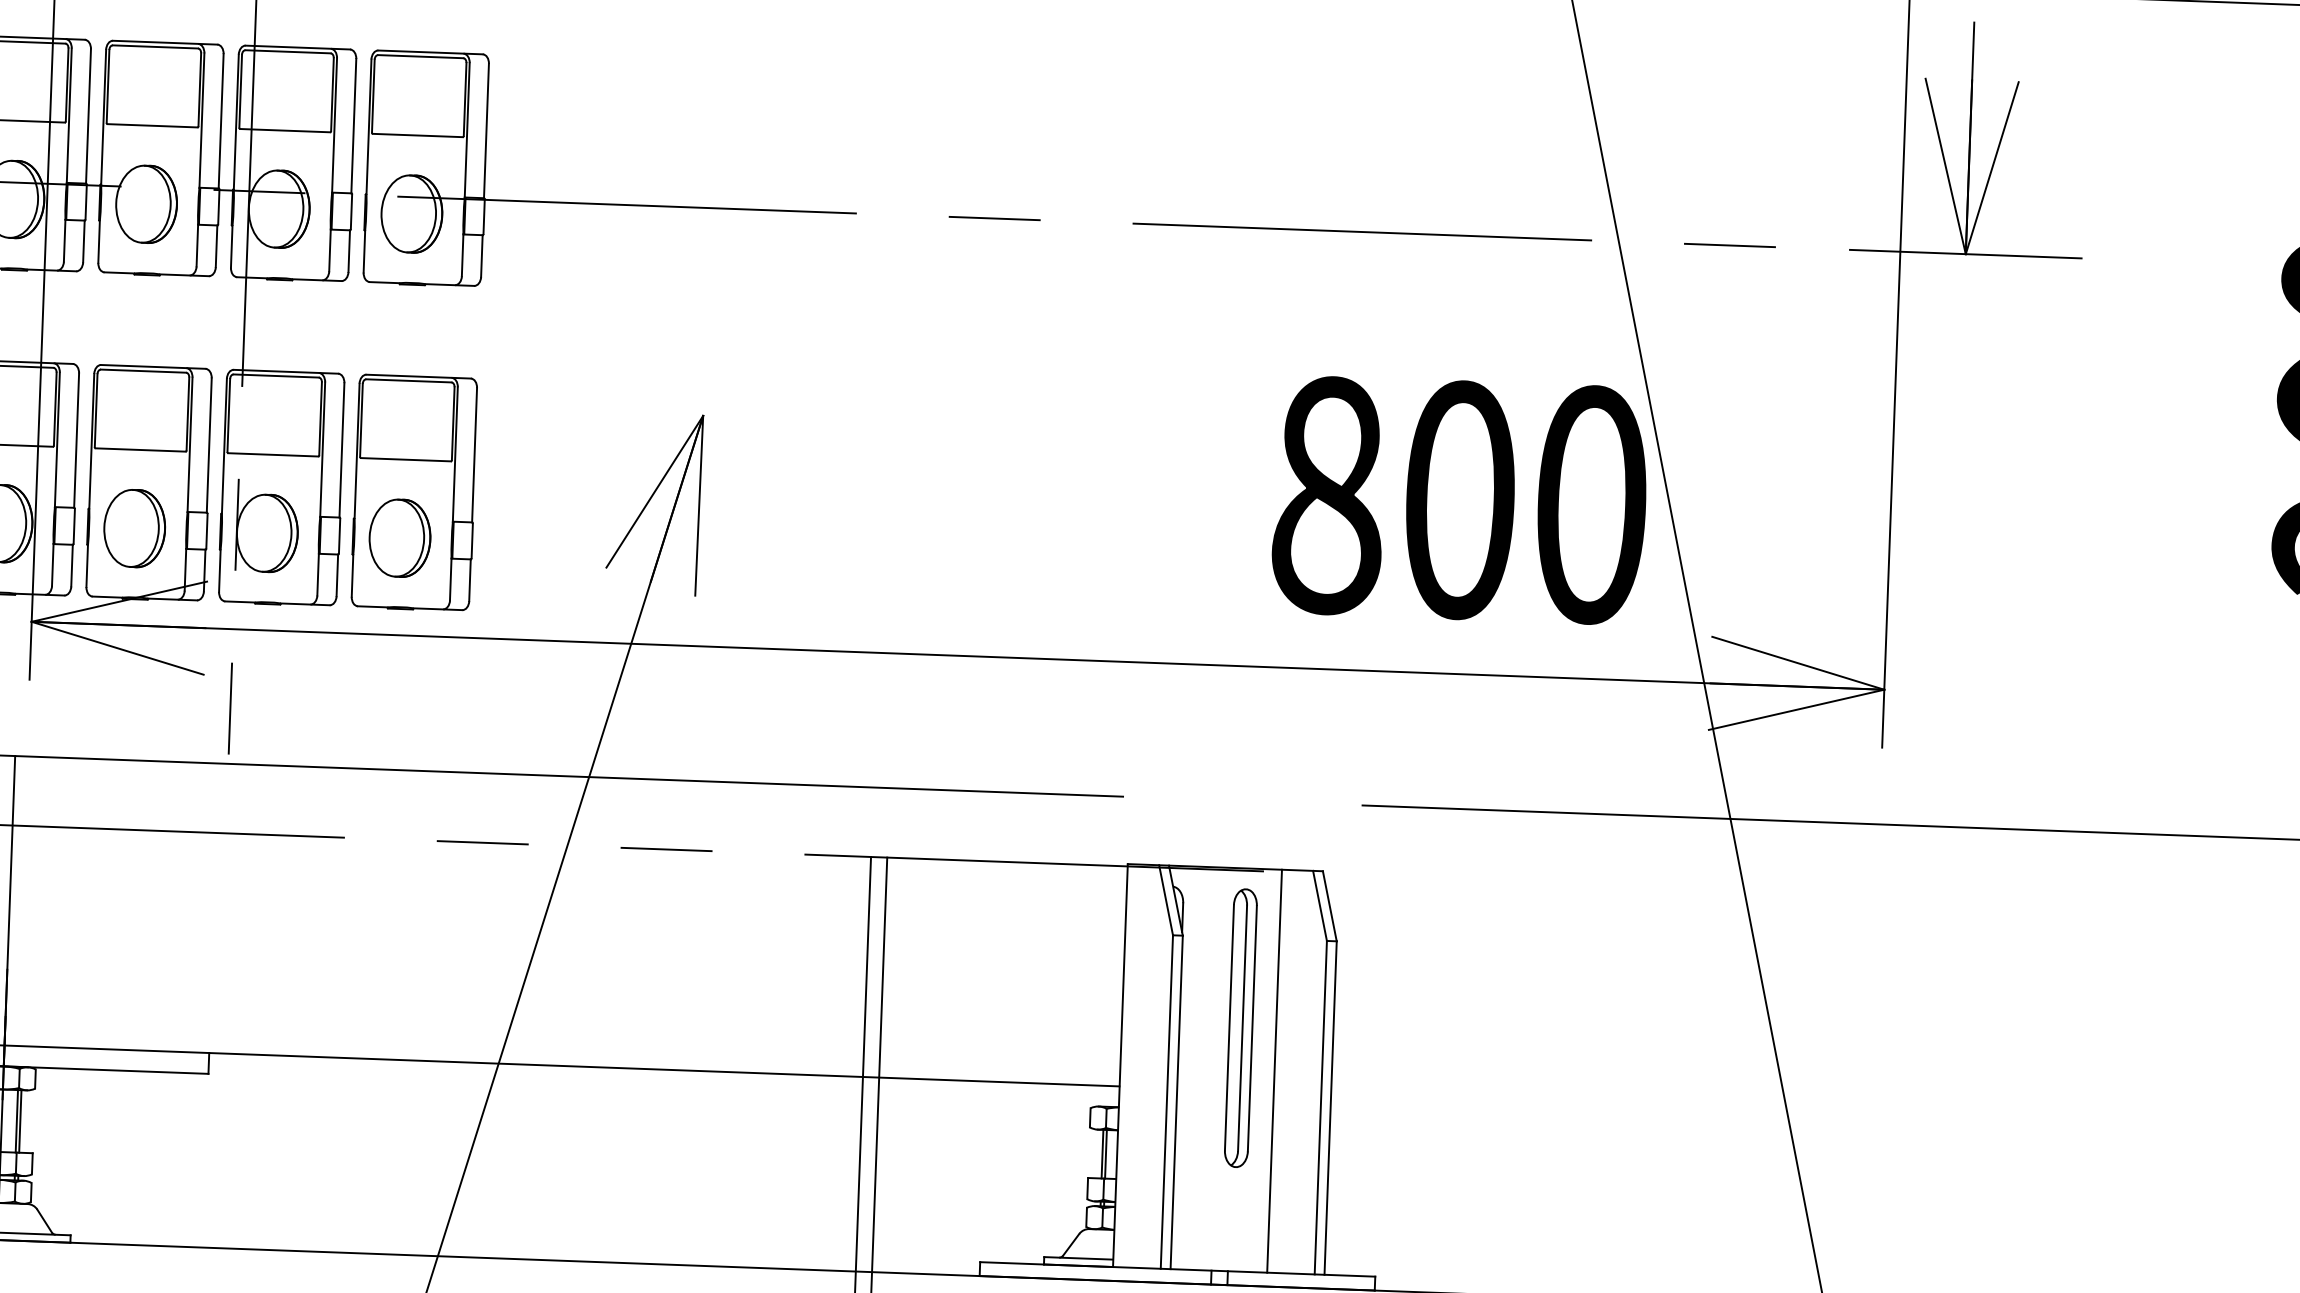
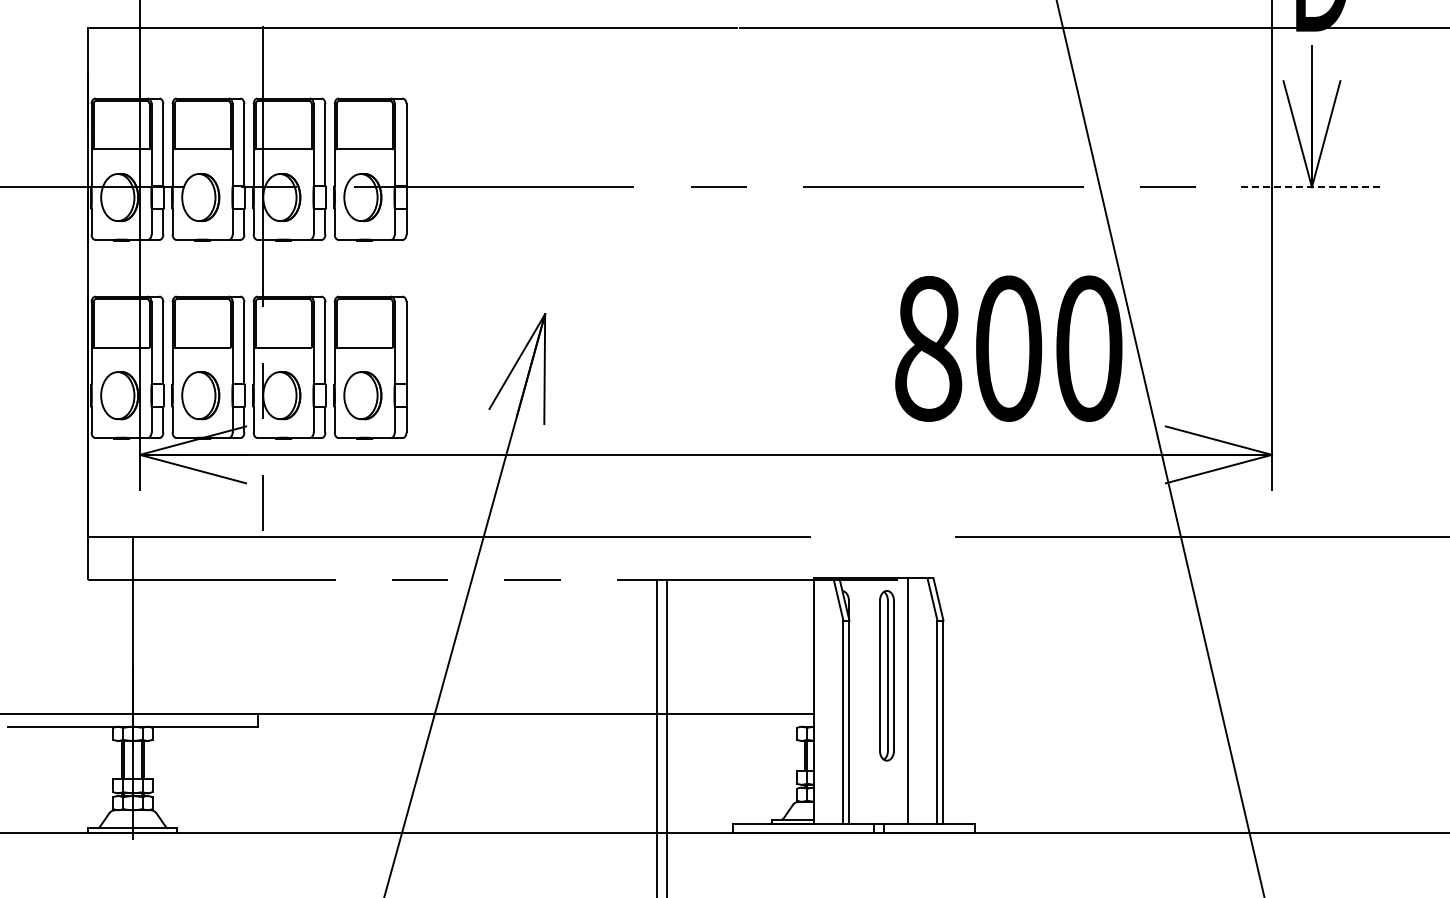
line: (1965, 254) -> (1311, 187), solid -> dashed

